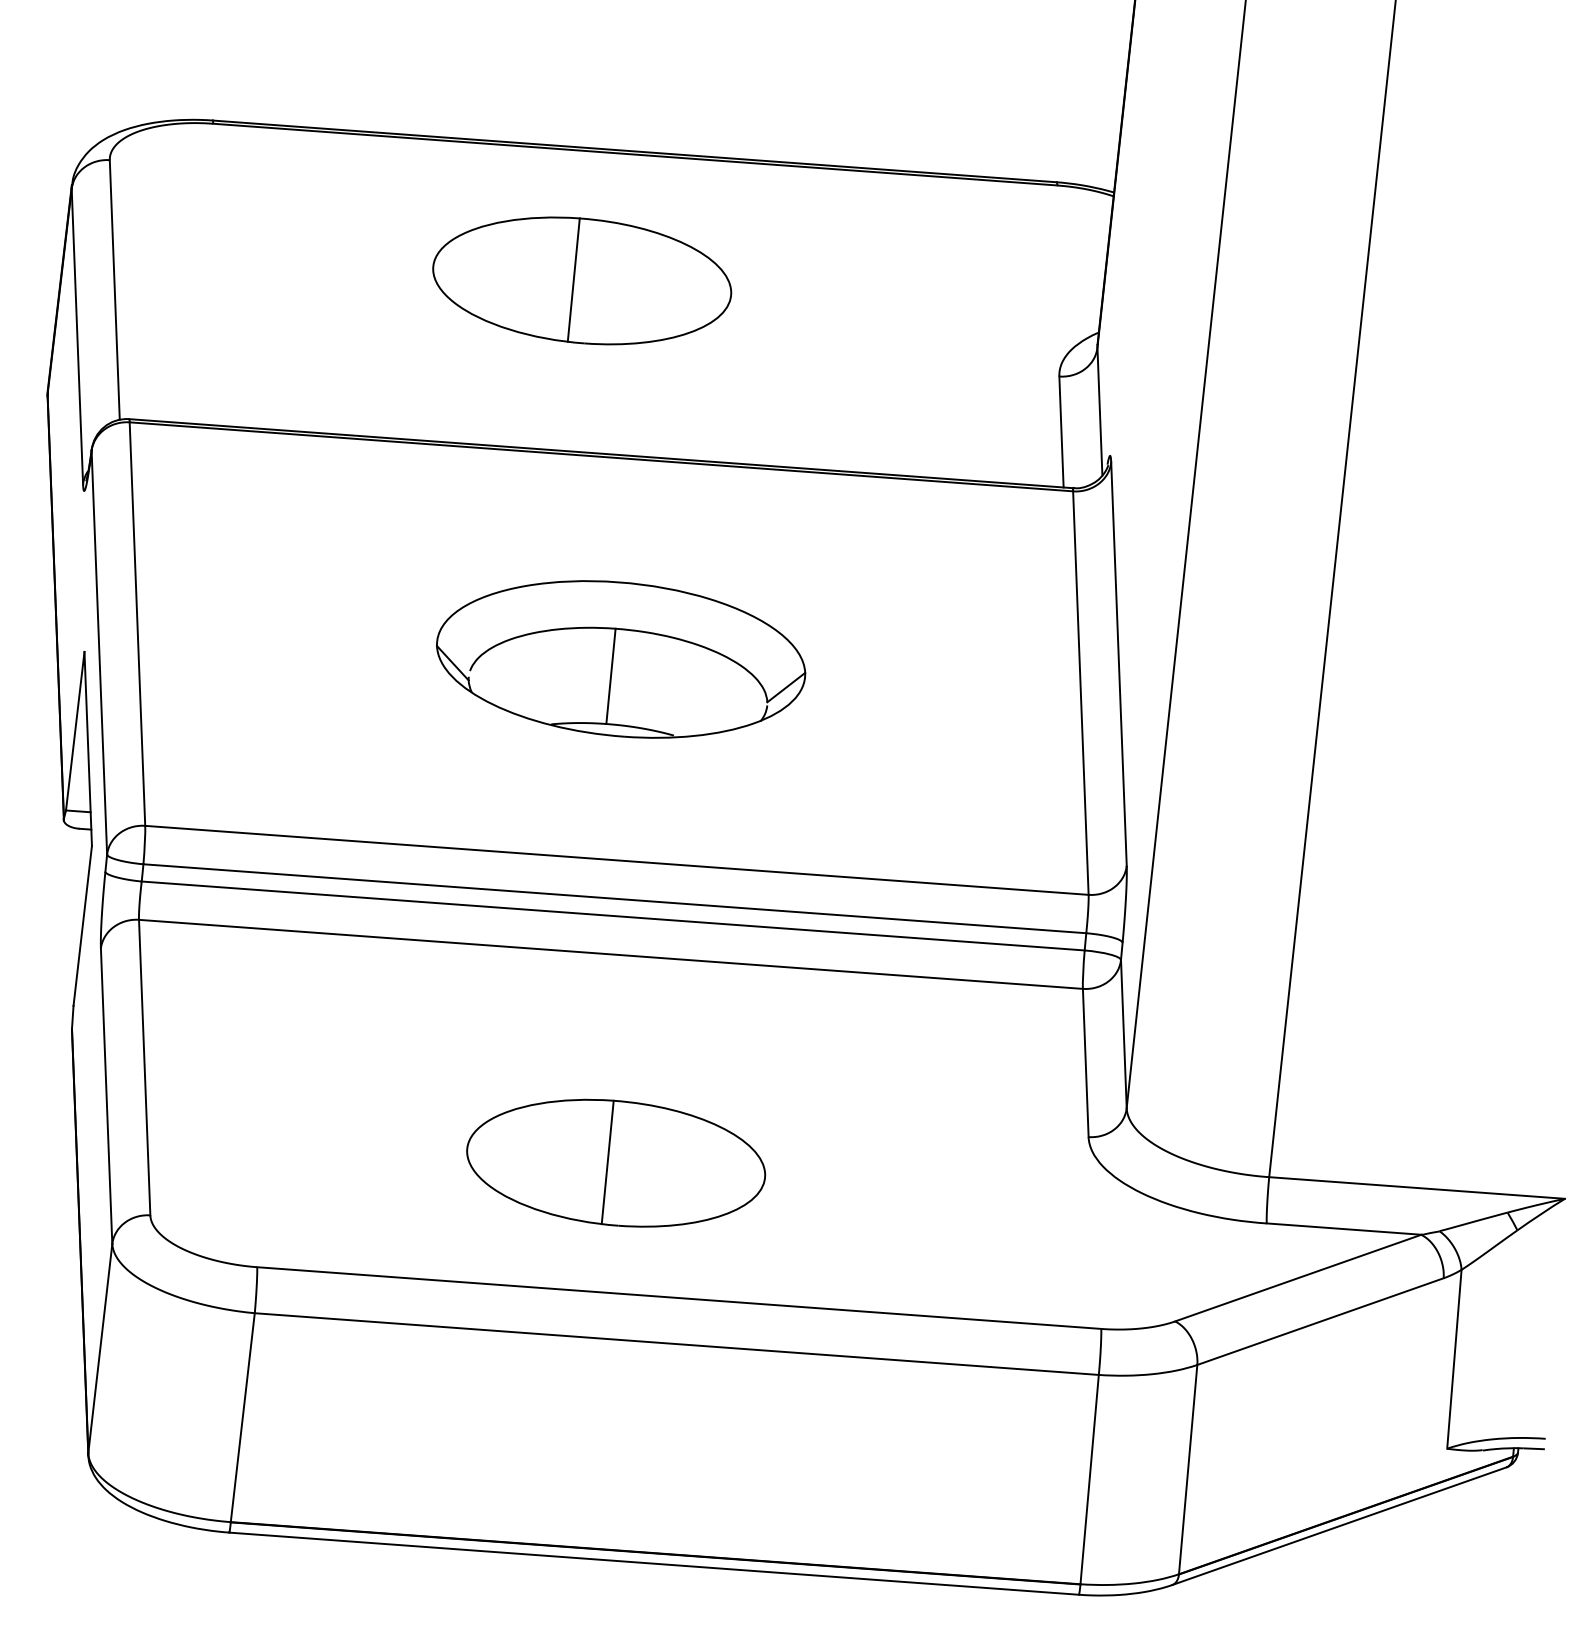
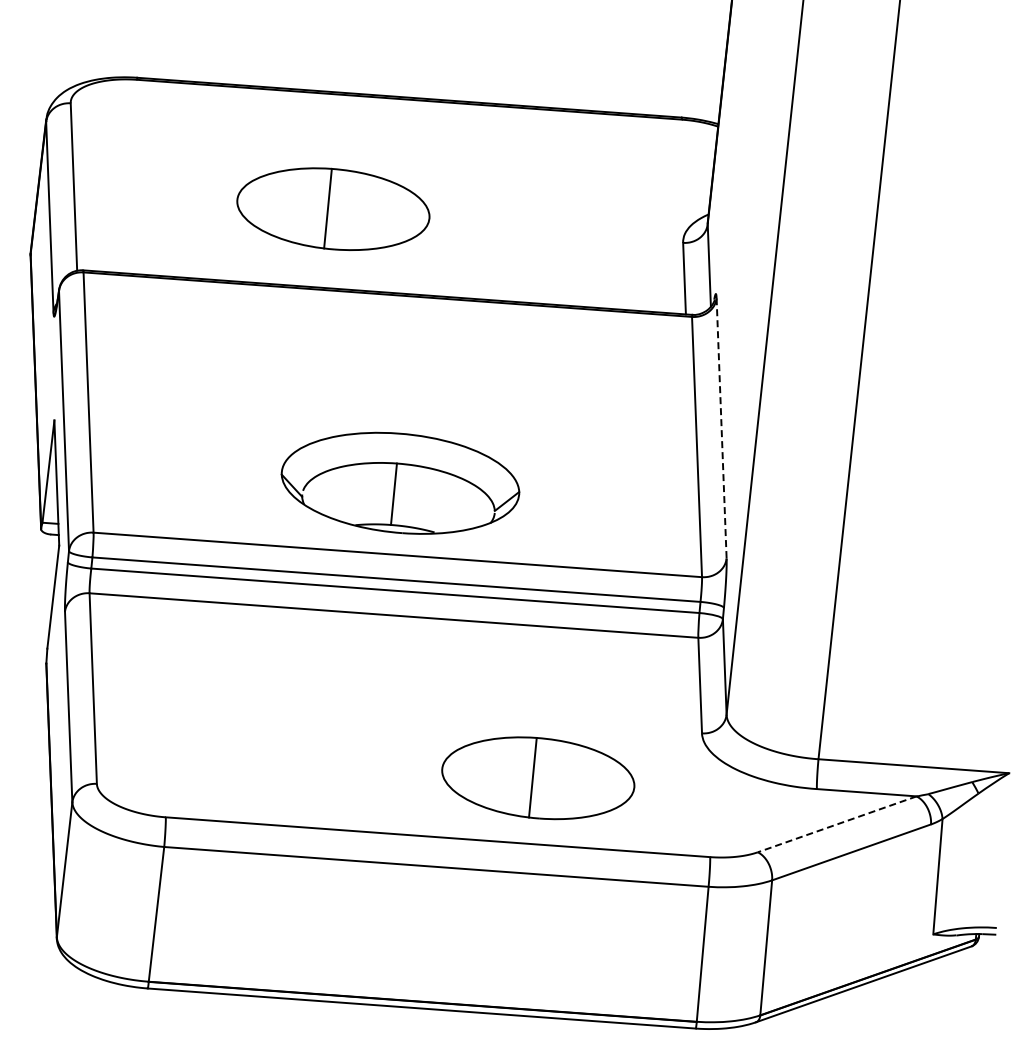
part: (582, 279) -> (333, 208), moved
part: (621, 658) -> (400, 482), moved
line: (1118, 664) -> (721, 428), solid -> dashed
part: (616, 1163) -> (538, 778), moved
line: (1297, 1278) -> (836, 824), solid -> dashed

